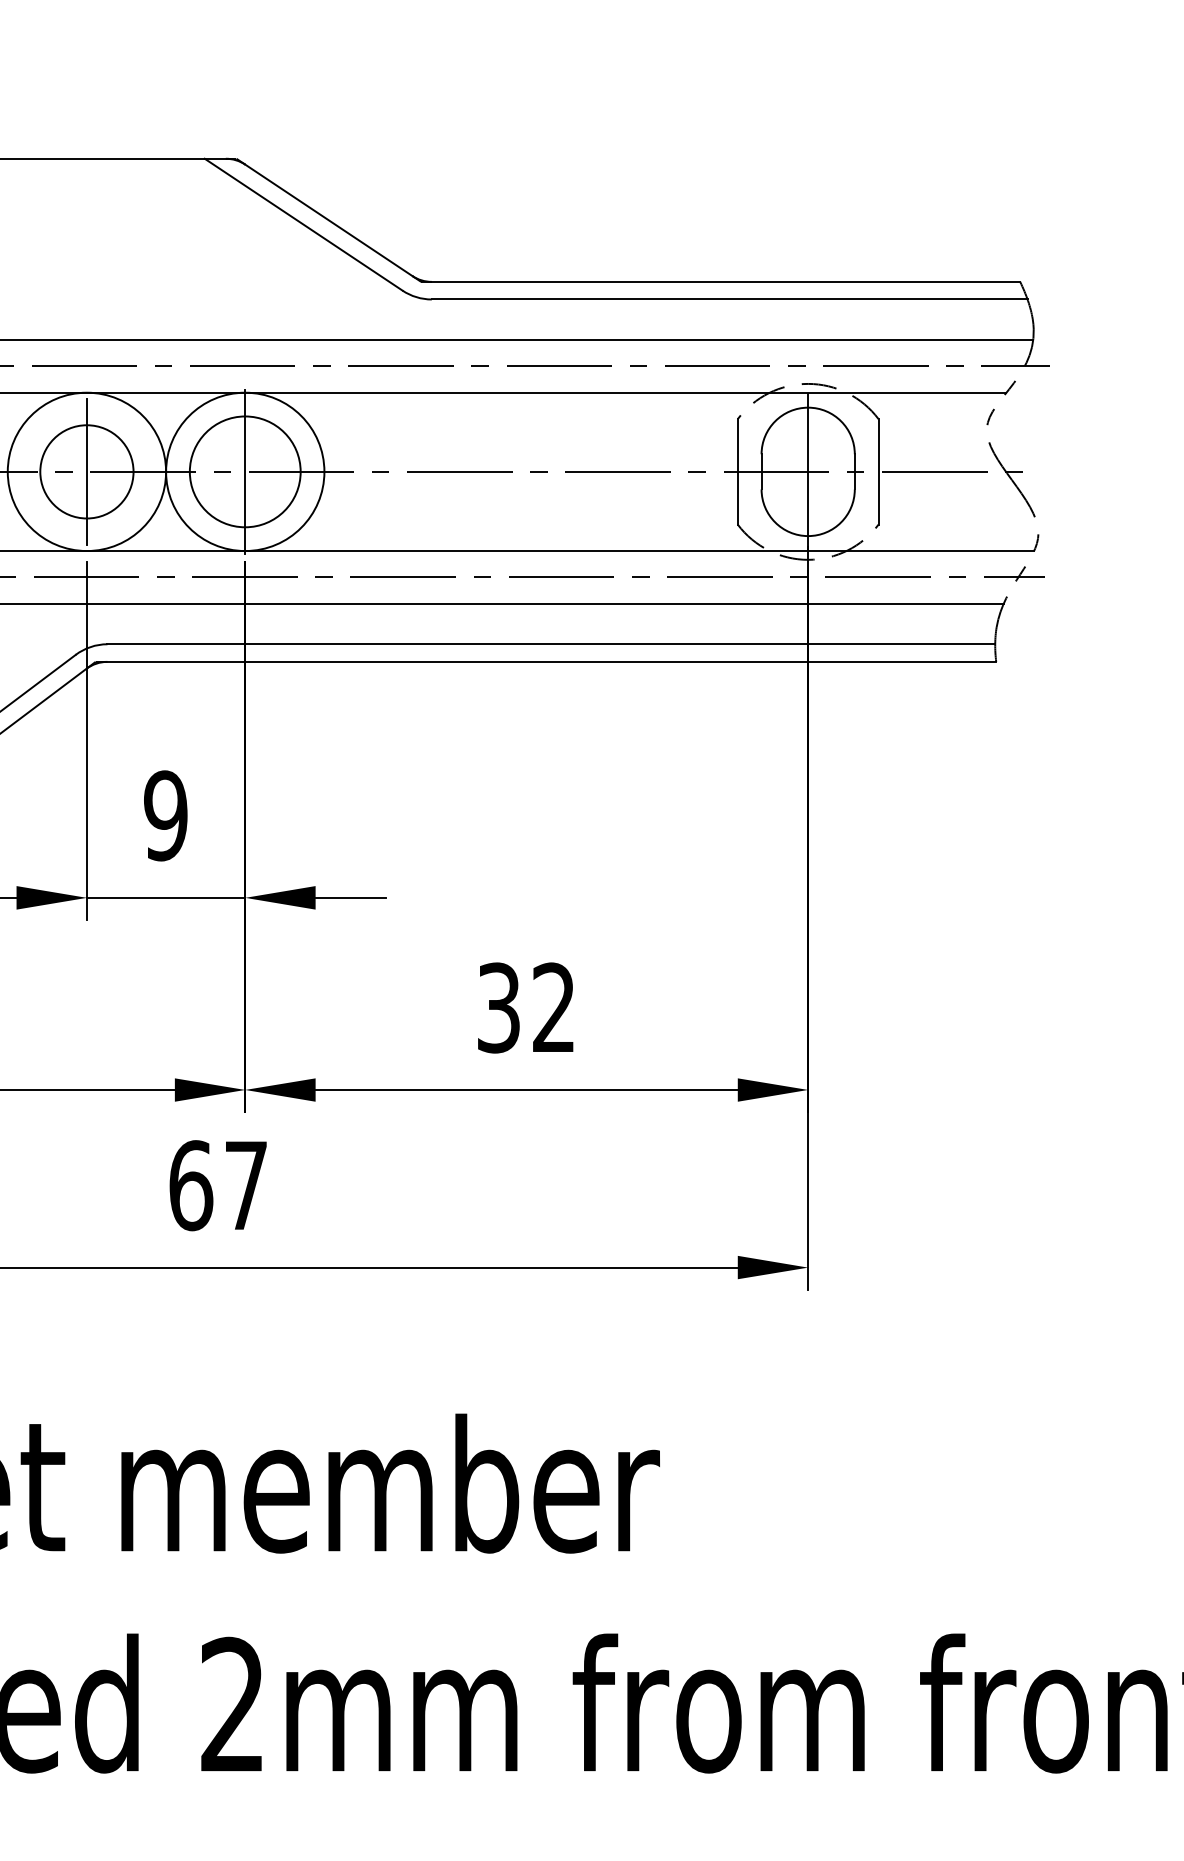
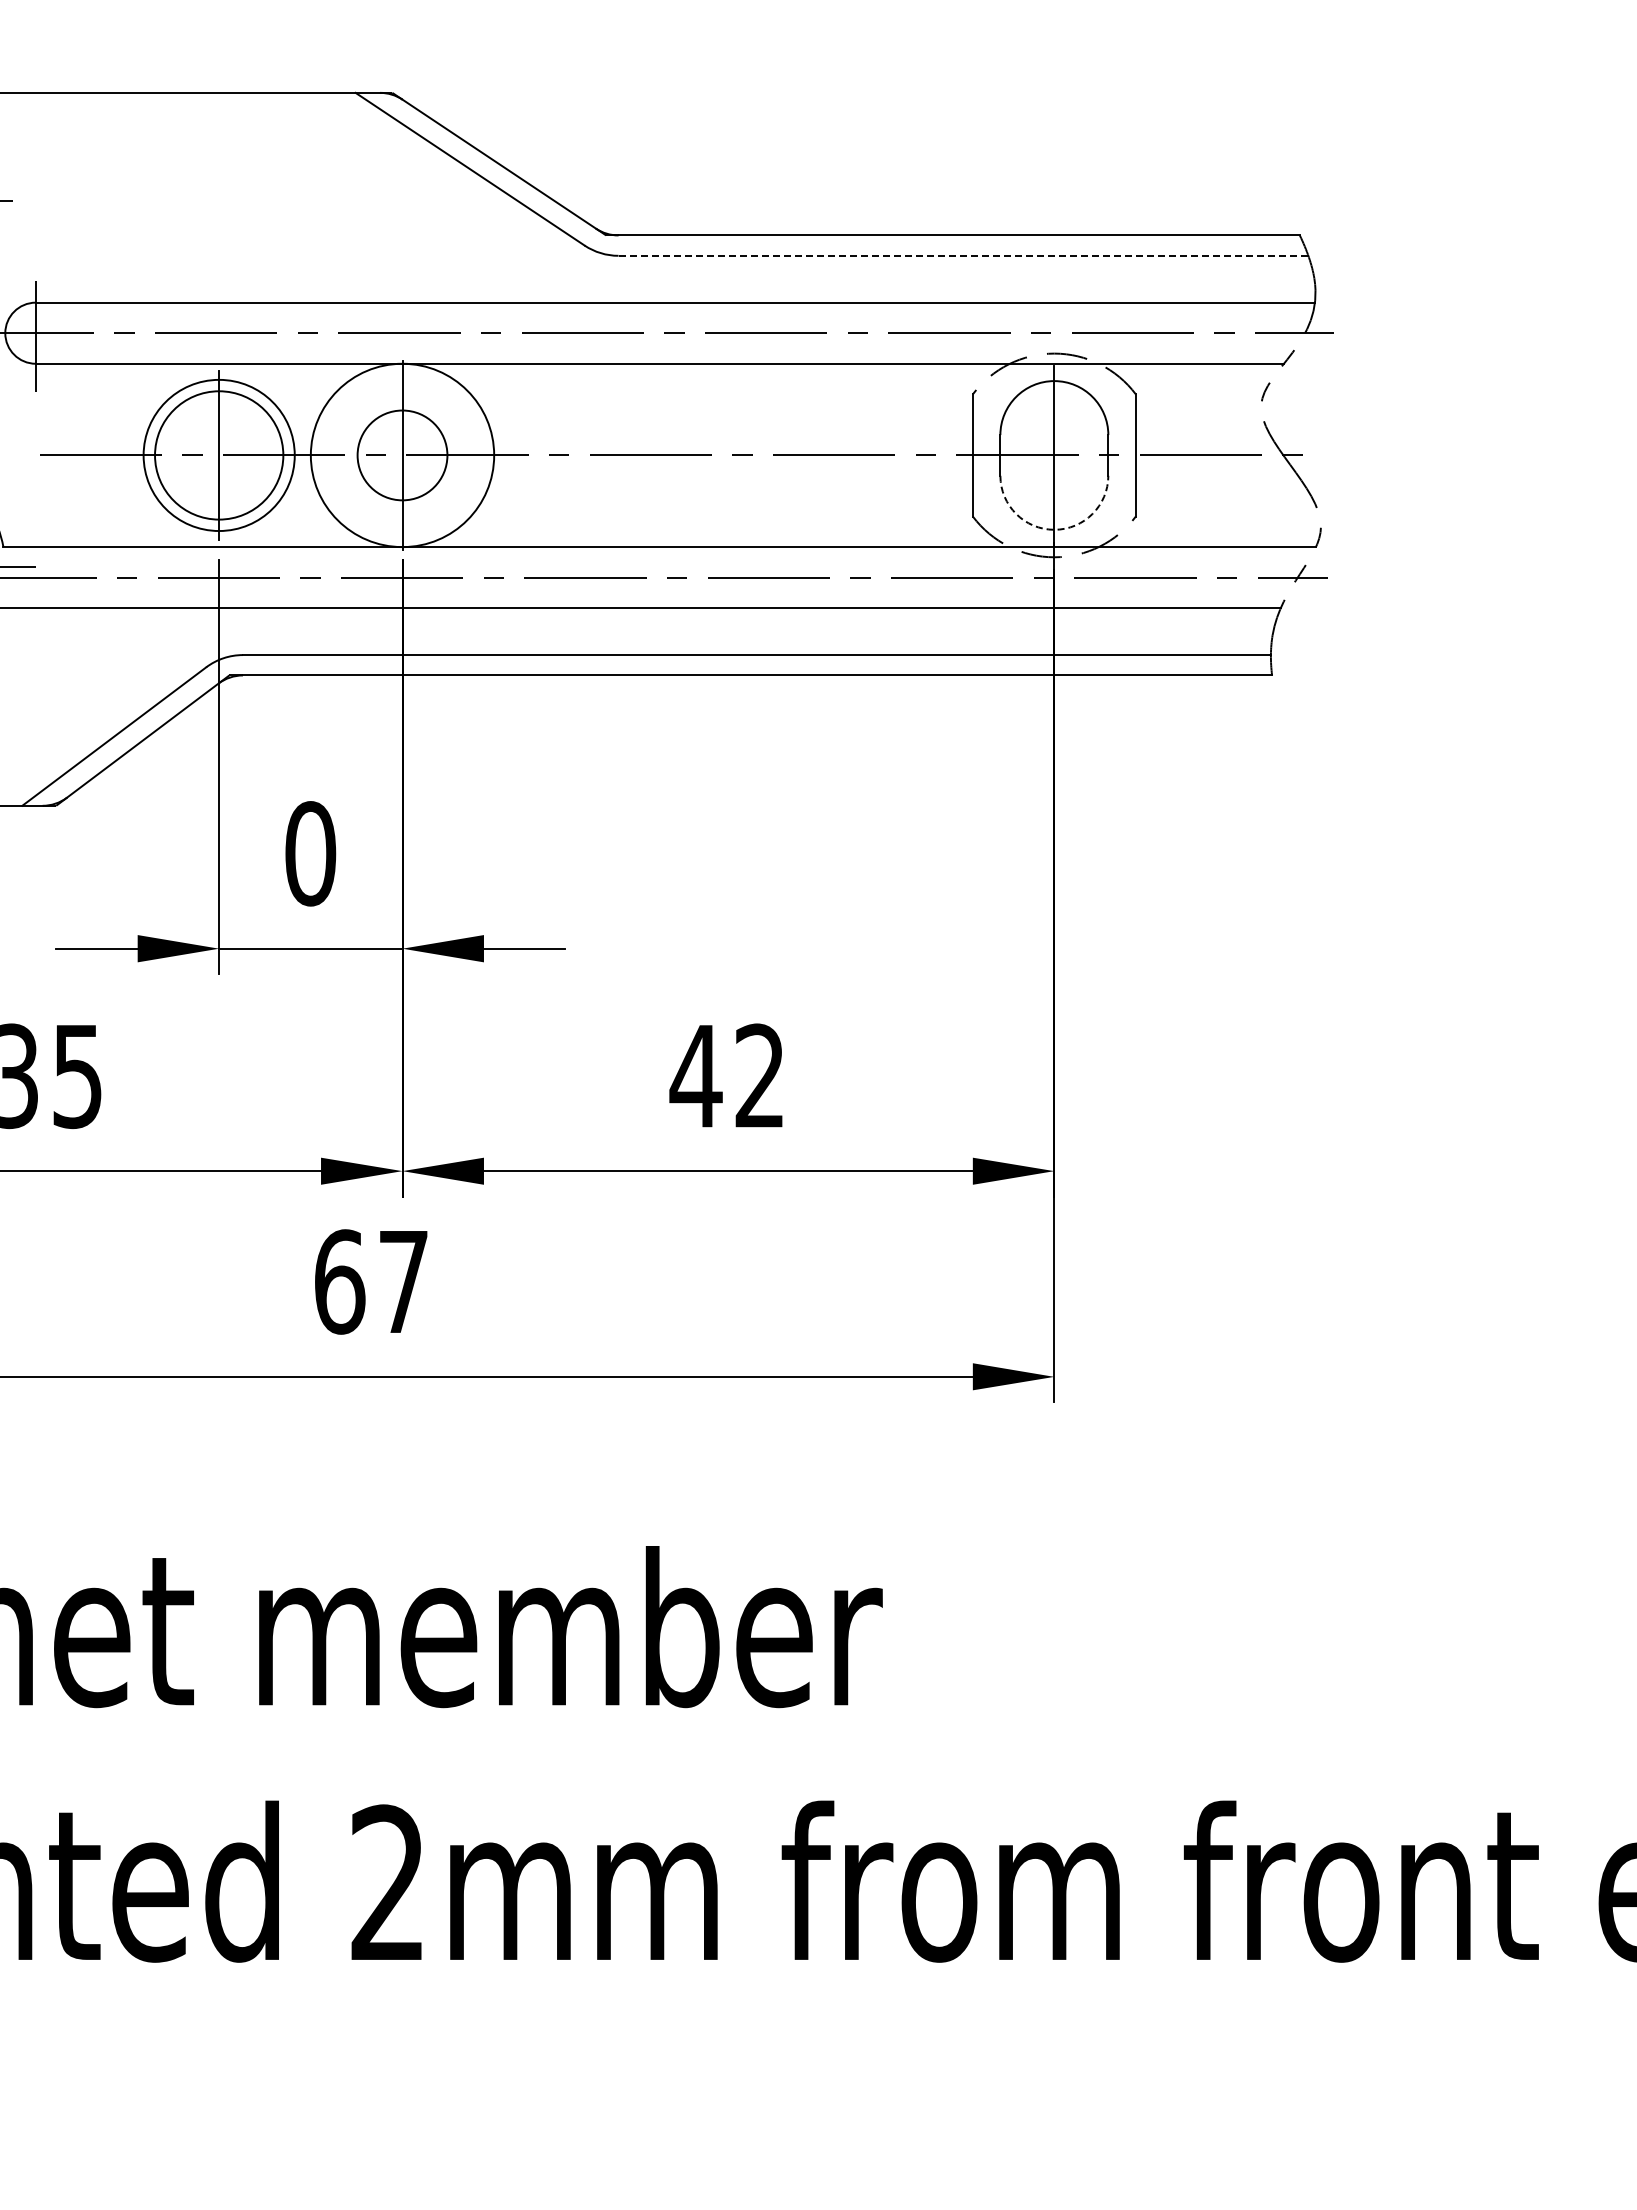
line: (729, 299) -> (963, 255), solid -> dashed
circle: (86, 471) -> (218, 455), size x0.7
circle: (87, 471) -> (219, 455), size x1.4
circle: (245, 471) -> (402, 455), size x0.7
arc: (808, 535) -> (1054, 529), solid -> dashed
text: (165, 815) -> (310, 853), 9 -> 0
text: (498, 1008) -> (695, 1076), 32 -> 42

